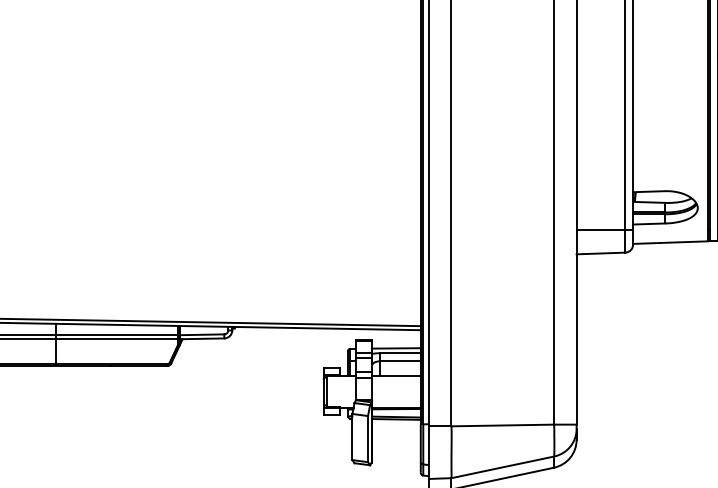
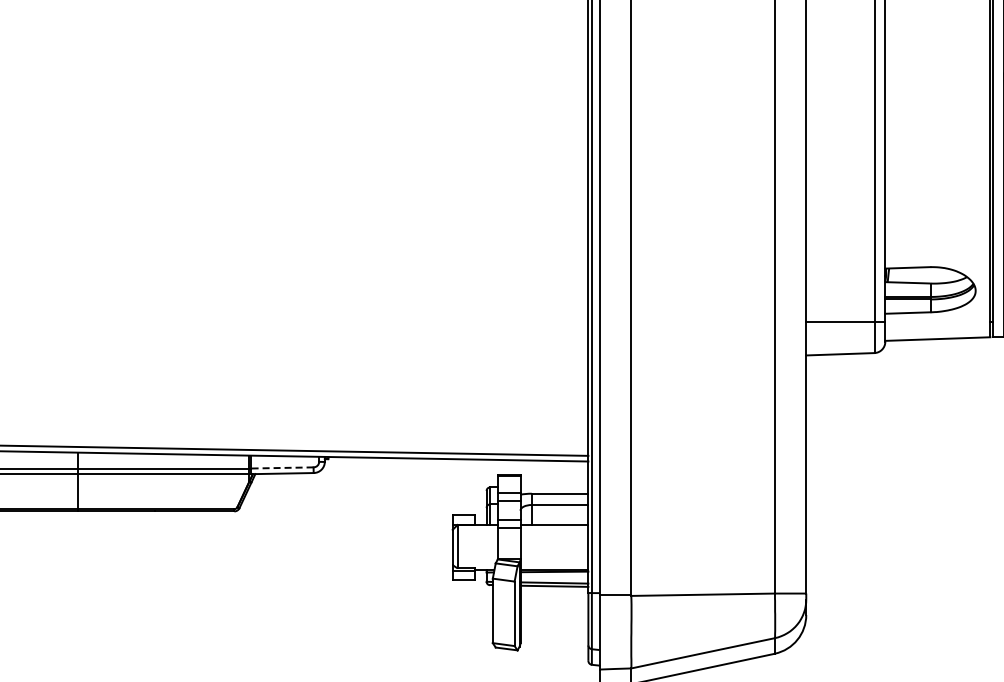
line: (201, 334) -> (281, 467), solid -> dashed
line: (396, 348) -> (554, 486), removed

